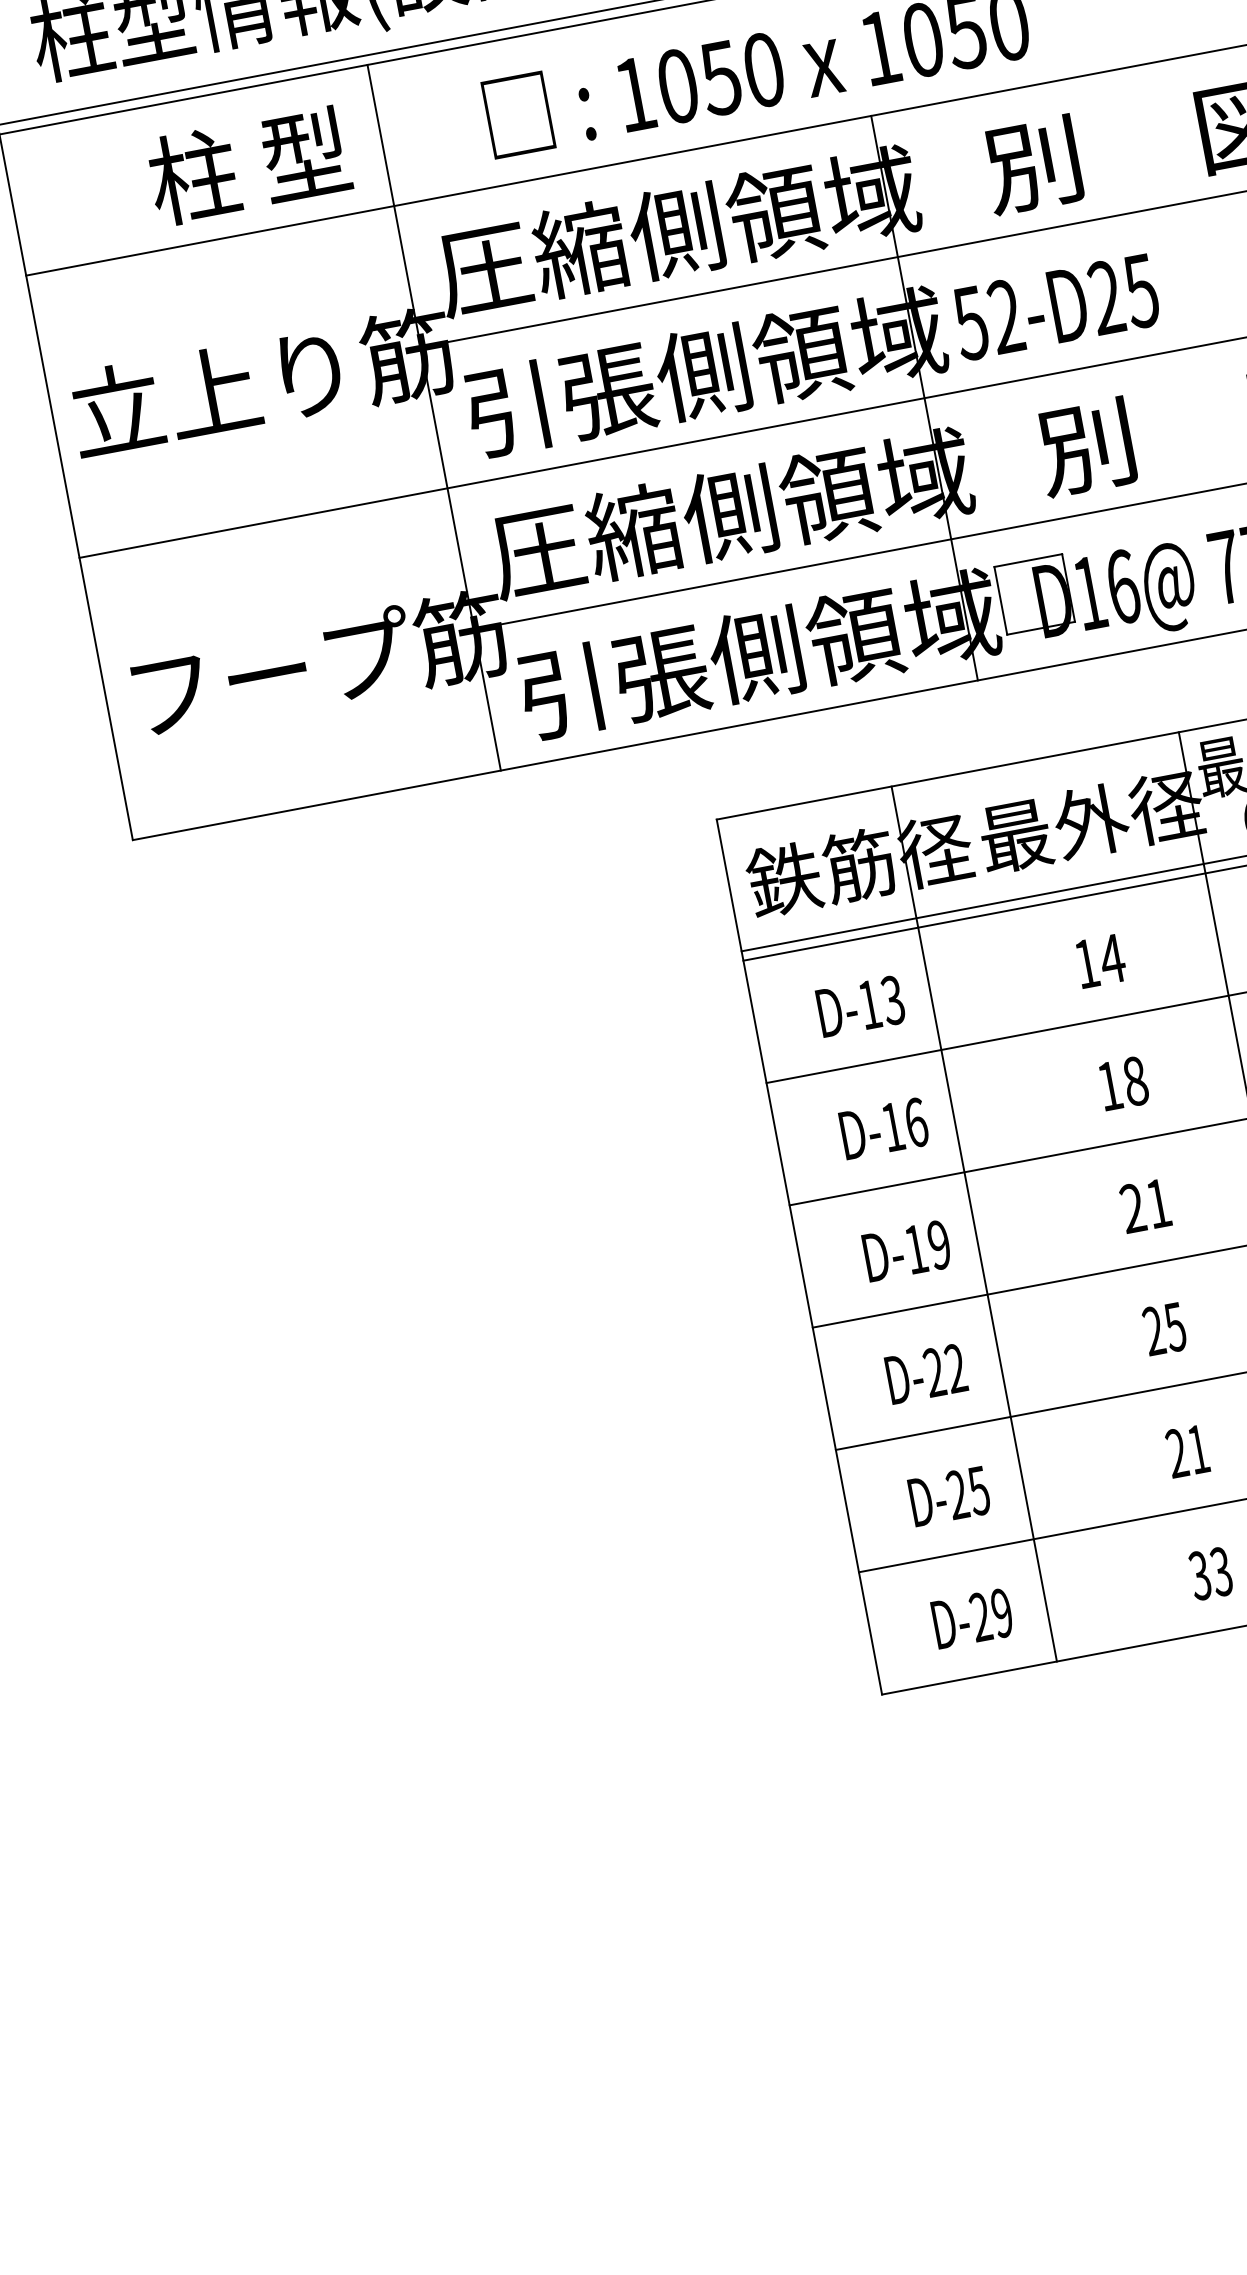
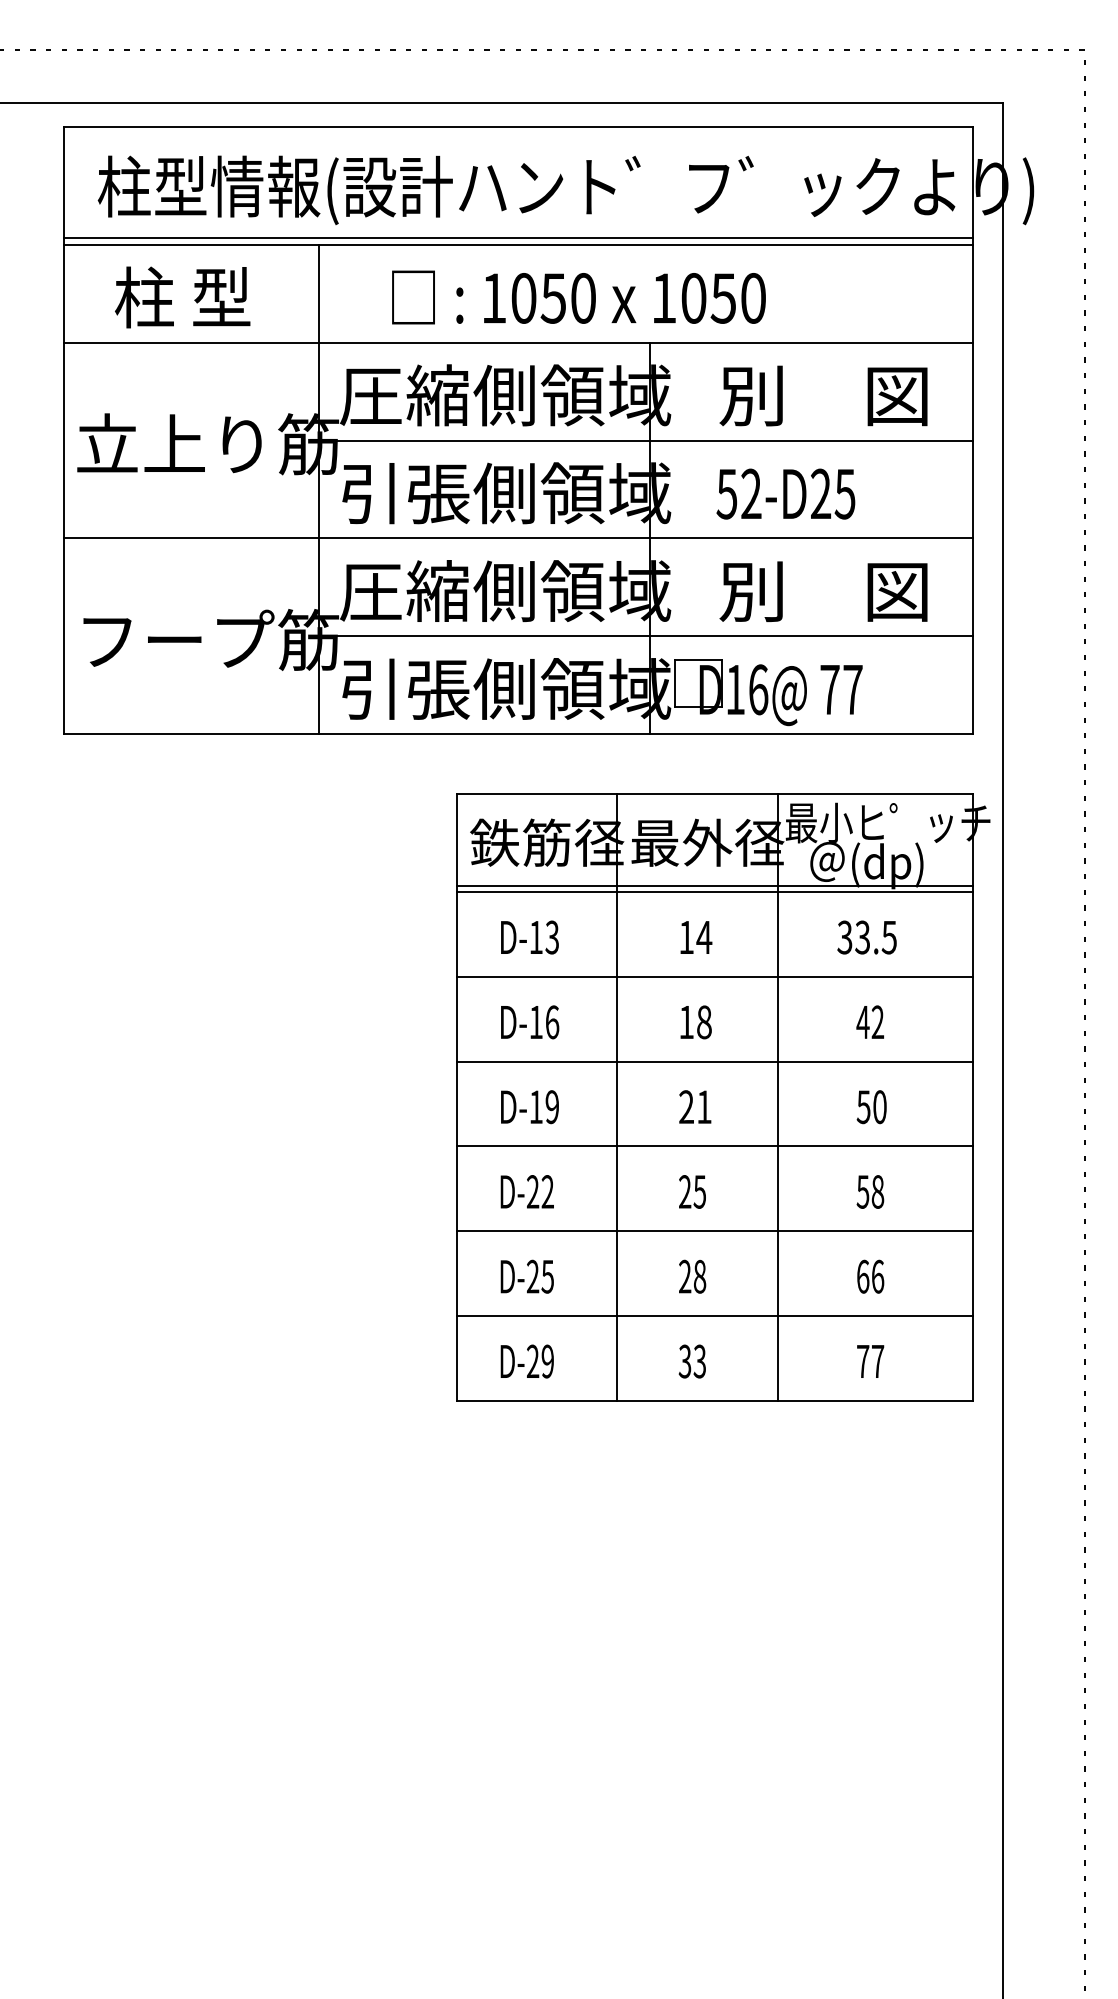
text: (248, 166) -> (182, 297), moved
text: (1055, 306) -> (785, 493), moved
line: (974, 1223) -> (617, 1097), moved
text: (1199, 1448) -> (700, 1276), 21 -> 28

